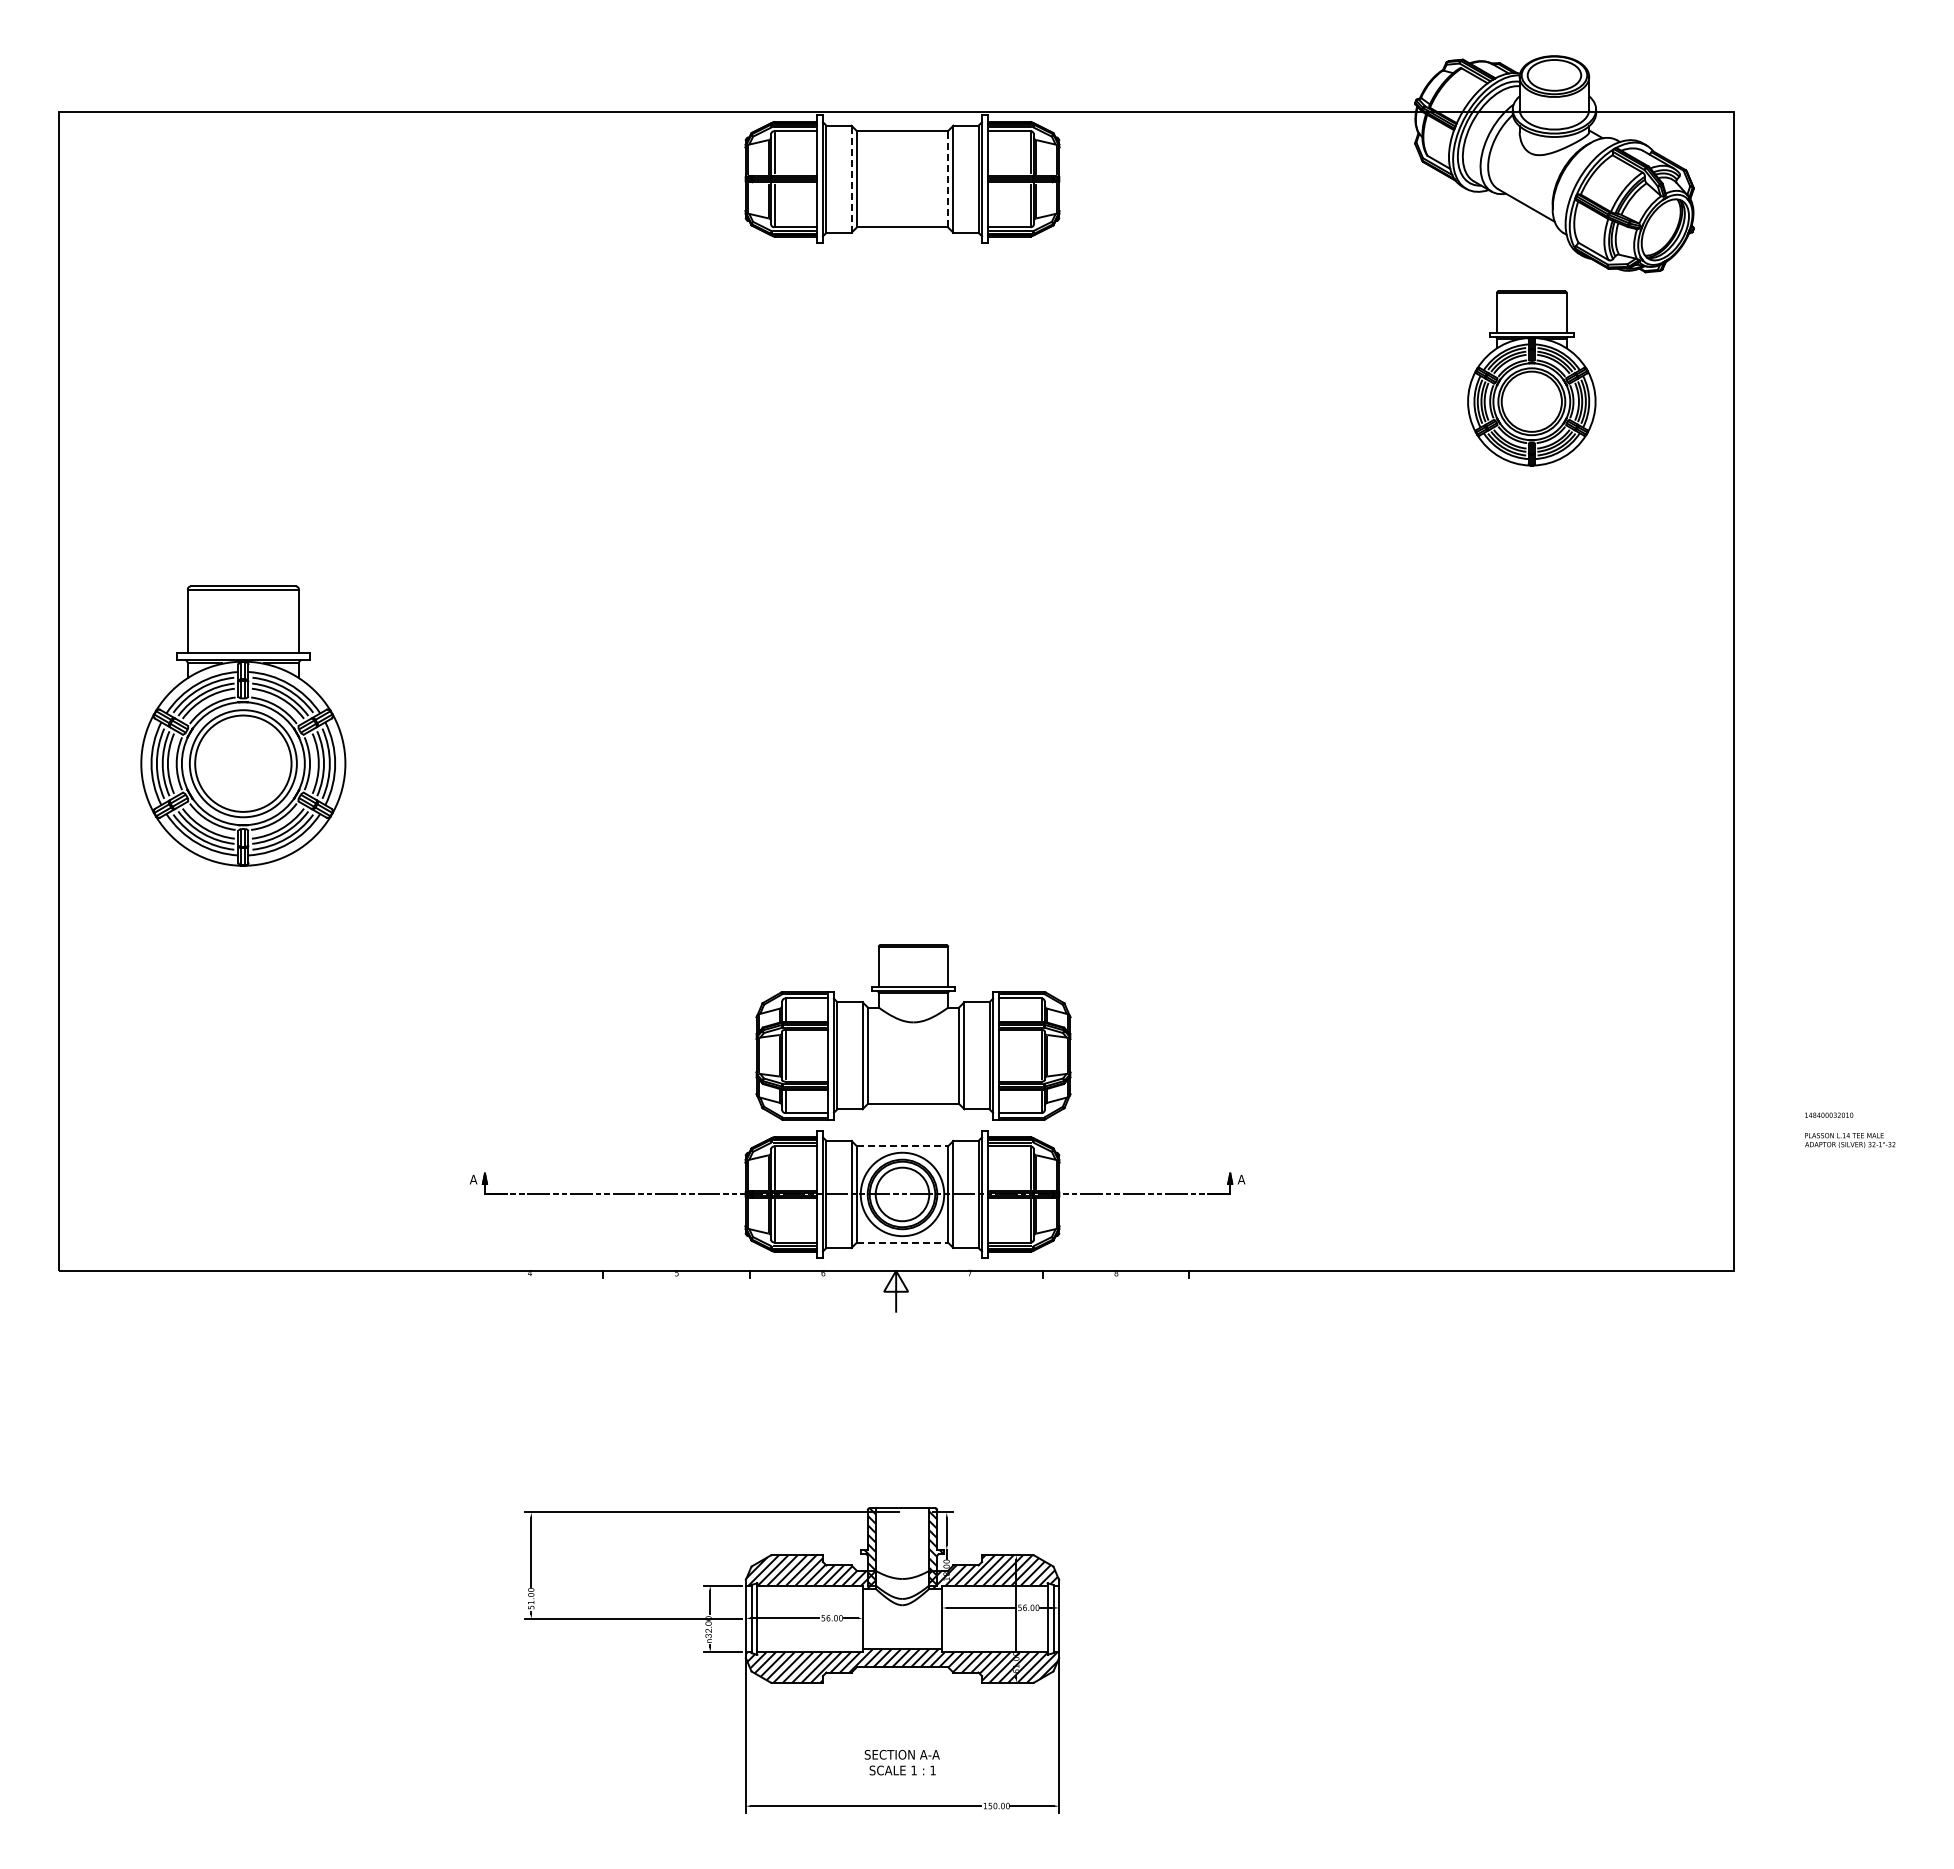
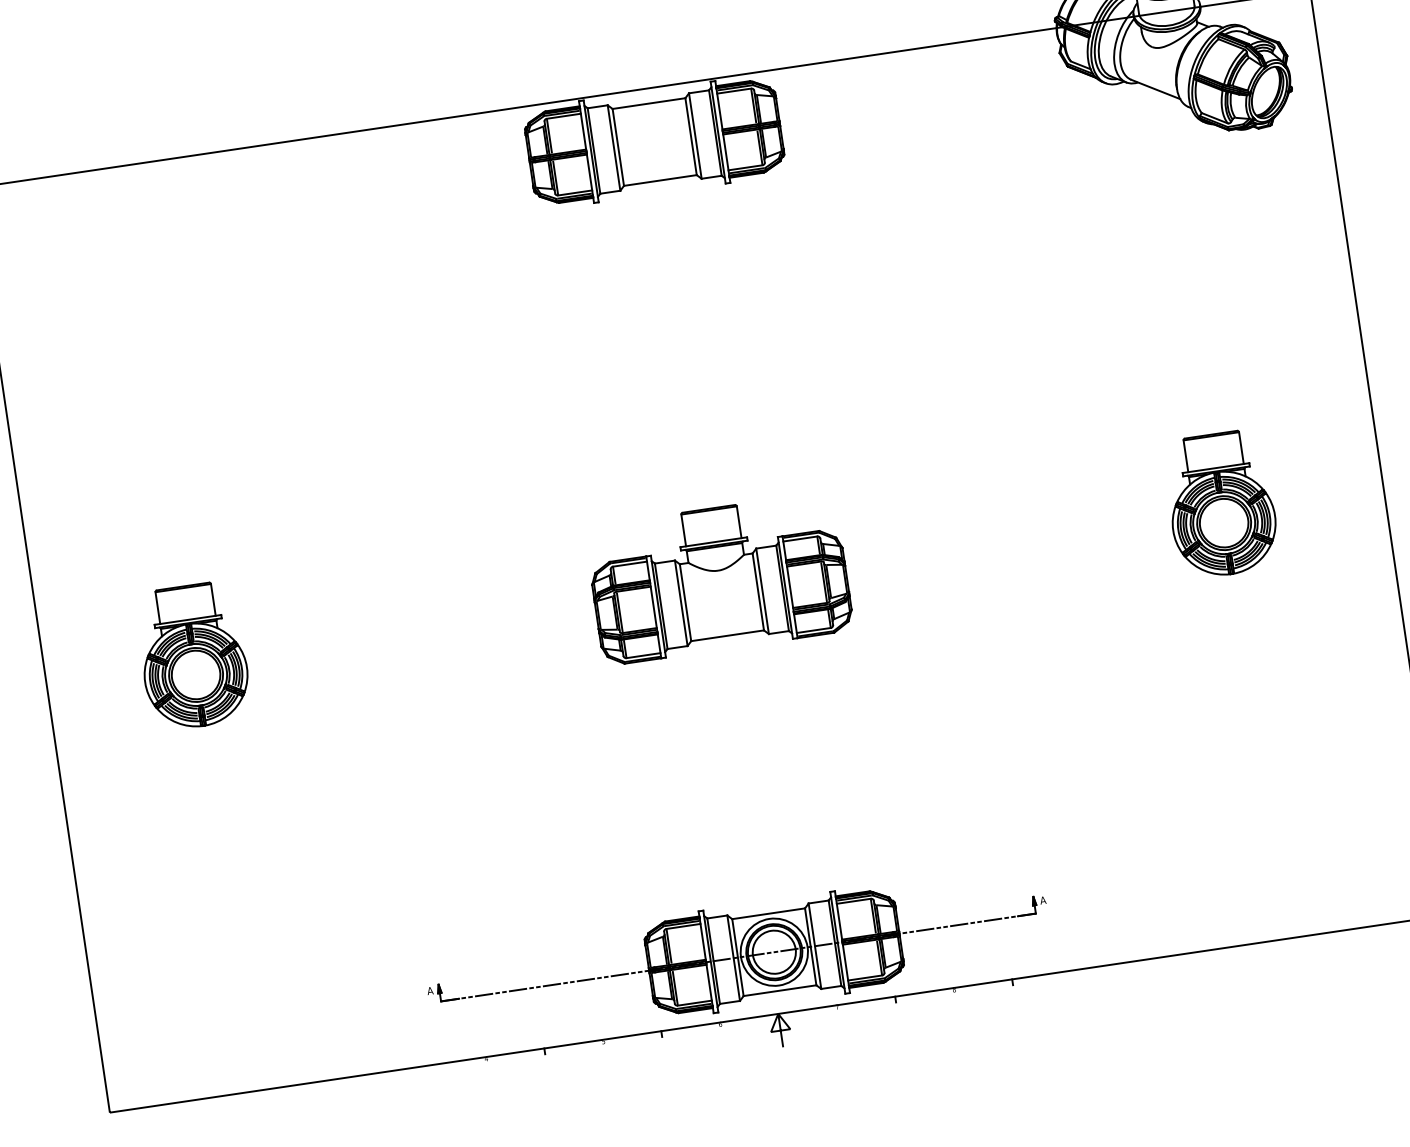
line: (948, 178) -> (691, 136), dashed -> solid
line: (851, 179) -> (614, 148), dashed -> solid
part: (1531, 378) -> (1221, 504), moved
part: (243, 726) -> (193, 656), size x0.62
part: (913, 1032) -> (719, 578), moved
line: (902, 1146) -> (768, 913), dashed -> solid
line: (902, 1242) -> (779, 990), dashed -> solid

